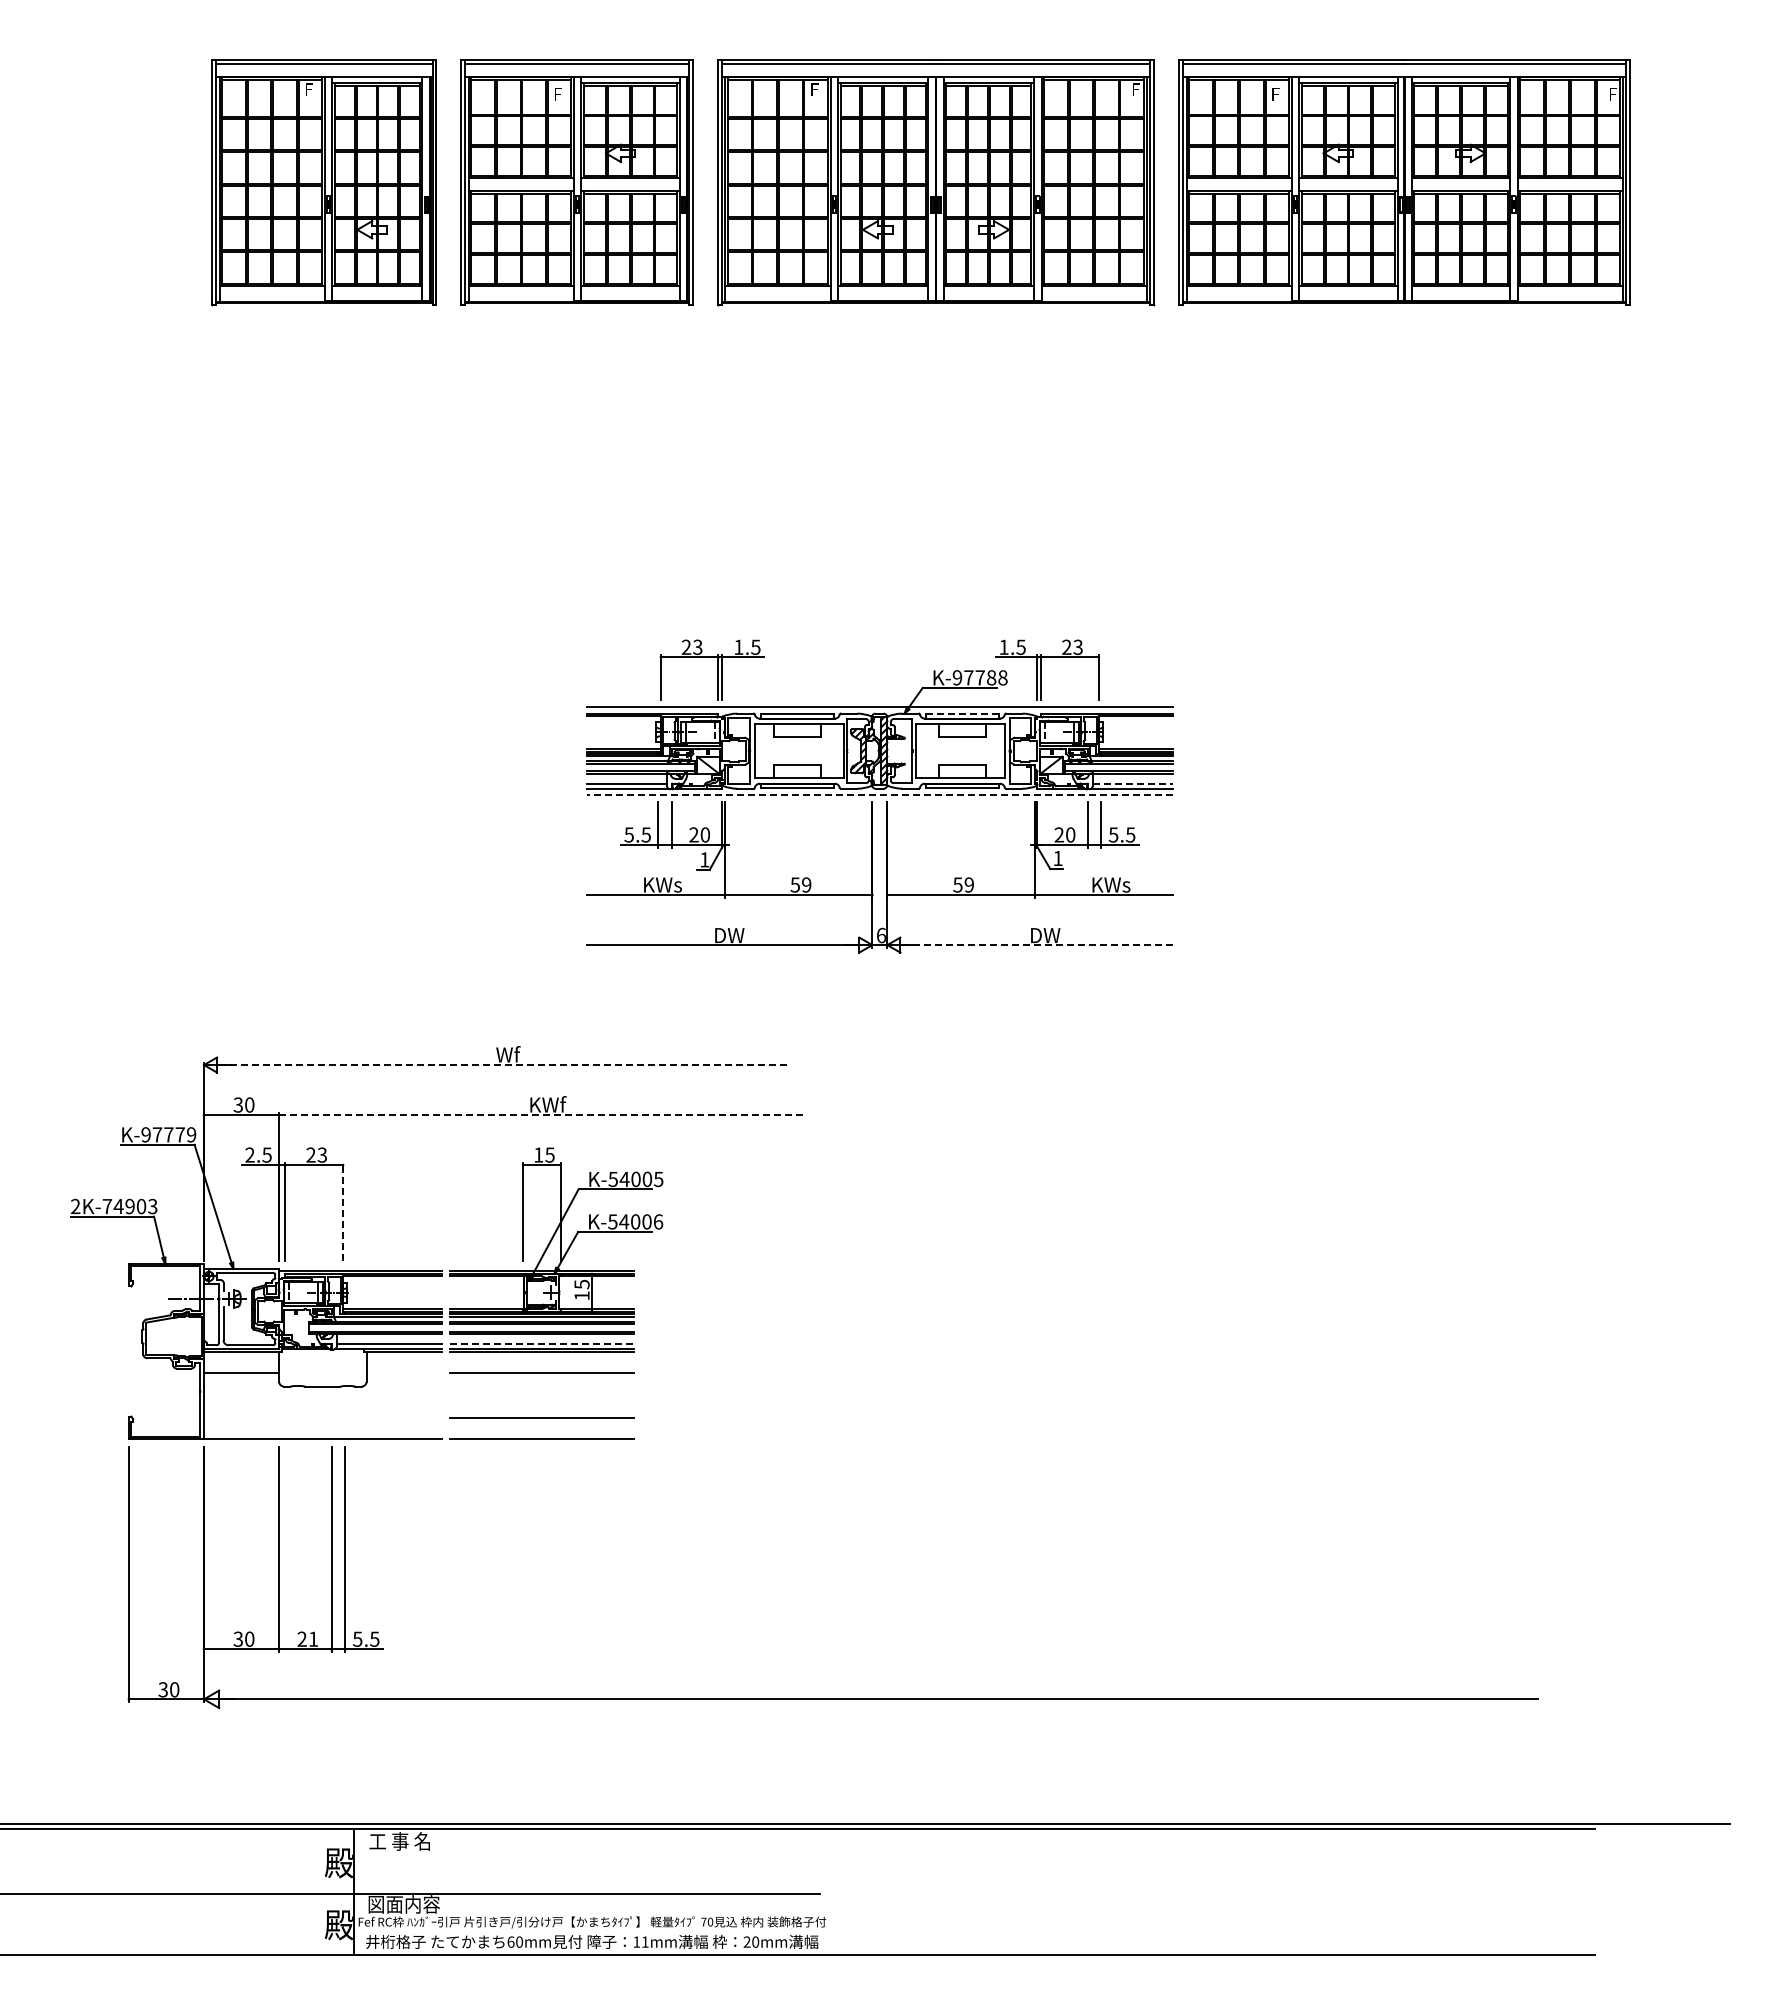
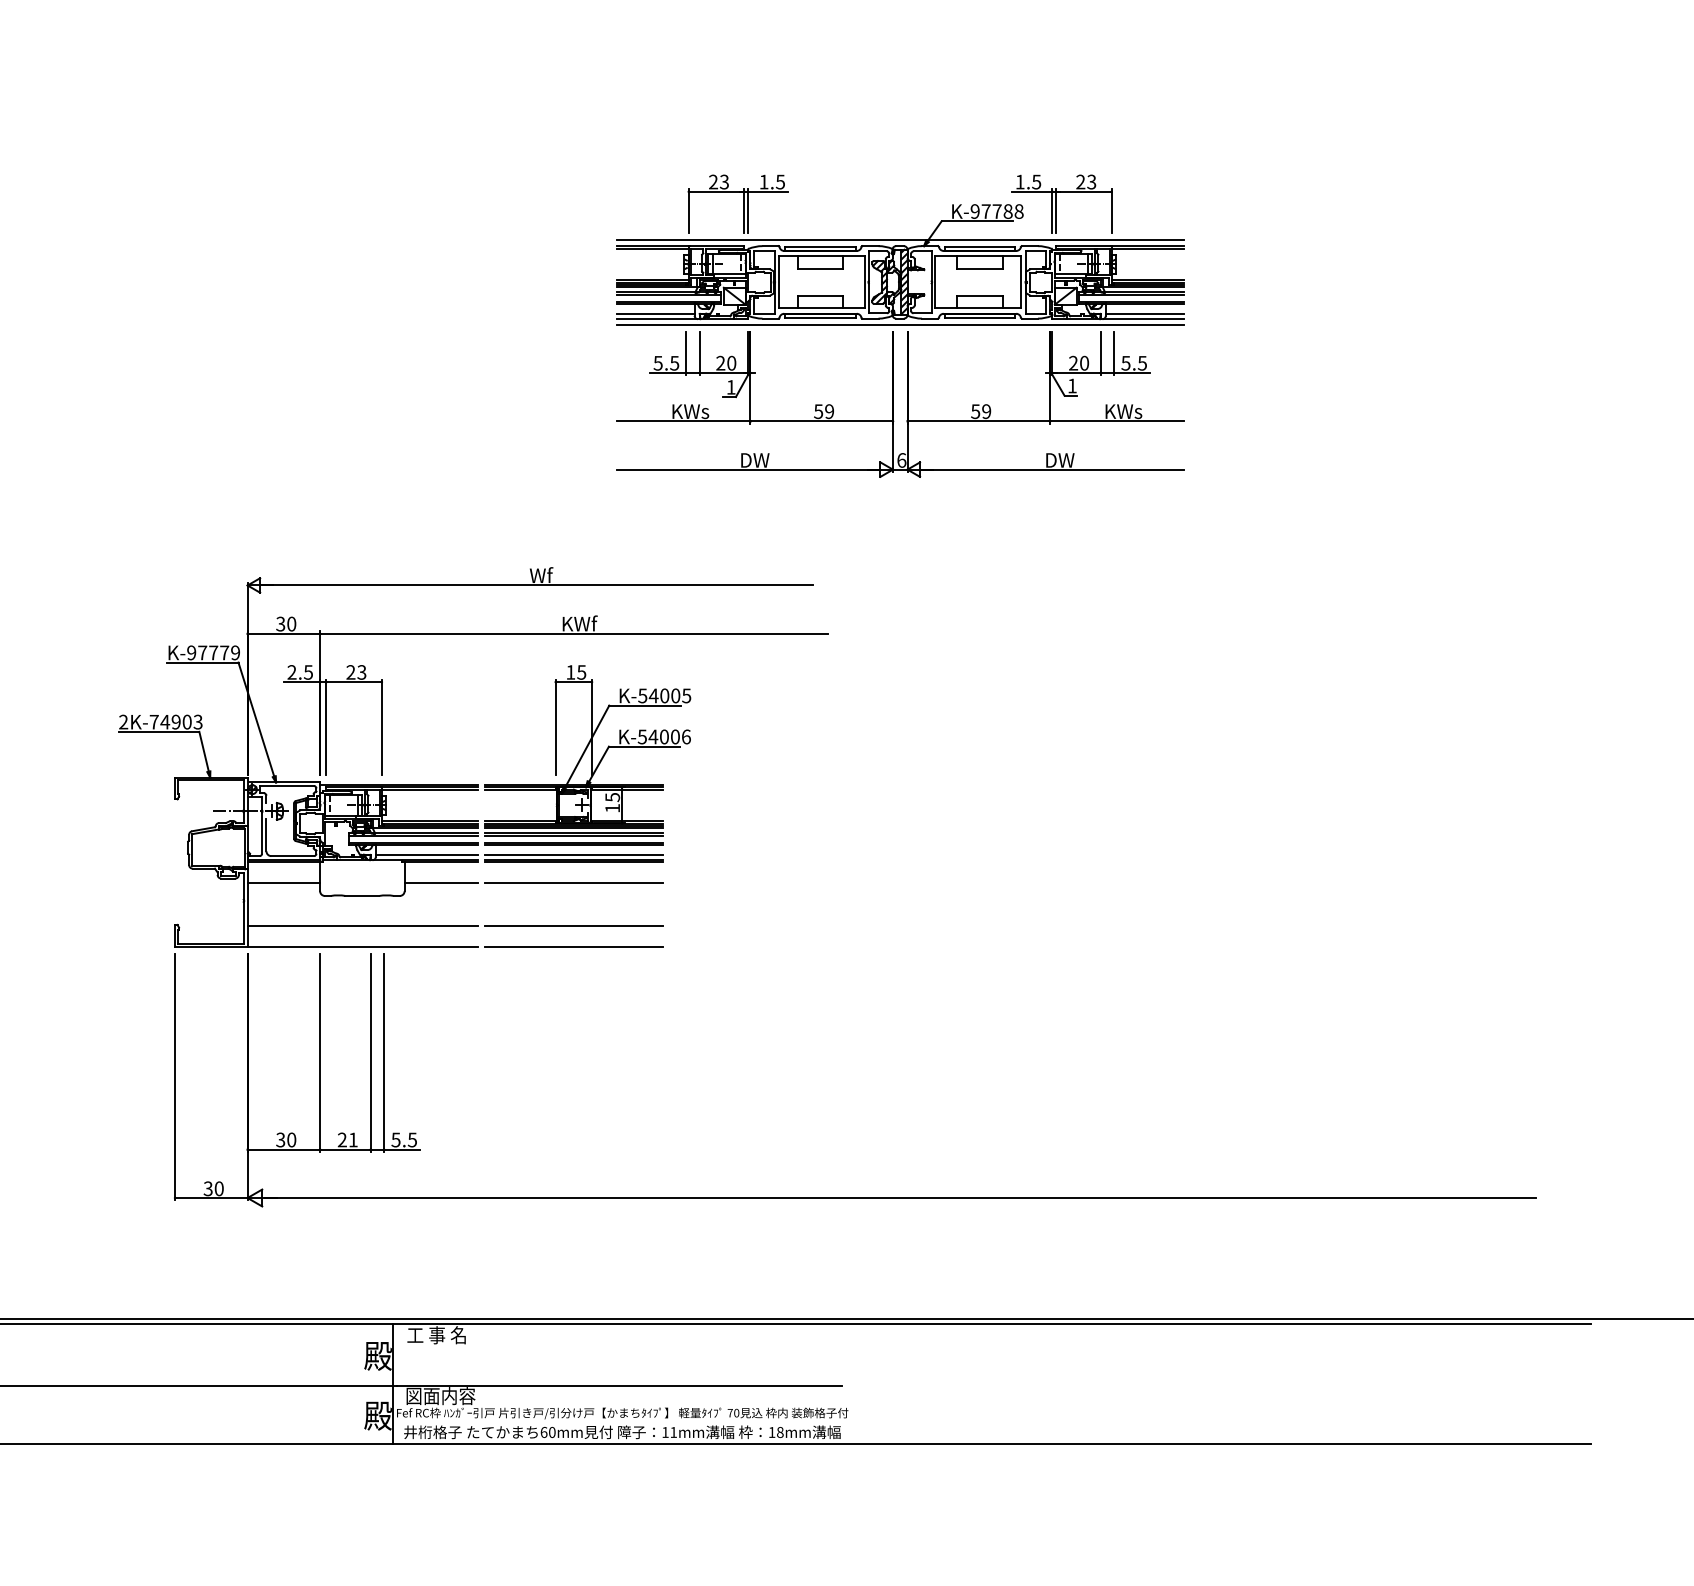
line: (962, 714) -> (980, 246), dashed -> solid
line: (1133, 783) -> (1145, 313), dashed -> solid
line: (879, 794) -> (899, 324), dashed -> solid
line: (1037, 945) -> (1052, 470), dashed -> solid
line: (504, 1065) -> (537, 585), dashed -> solid
line: (541, 1115) -> (573, 634), dashed -> solid
line: (343, 1211) -> (382, 726), dashed -> solid
line: (541, 1344) -> (573, 855), dashed -> solid
line: (404, 1372) -> (441, 882), added
line: (323, 1417) -> (362, 925), added
text: (751, 1941) -> (776, 1431), 20mm -> 18mm

